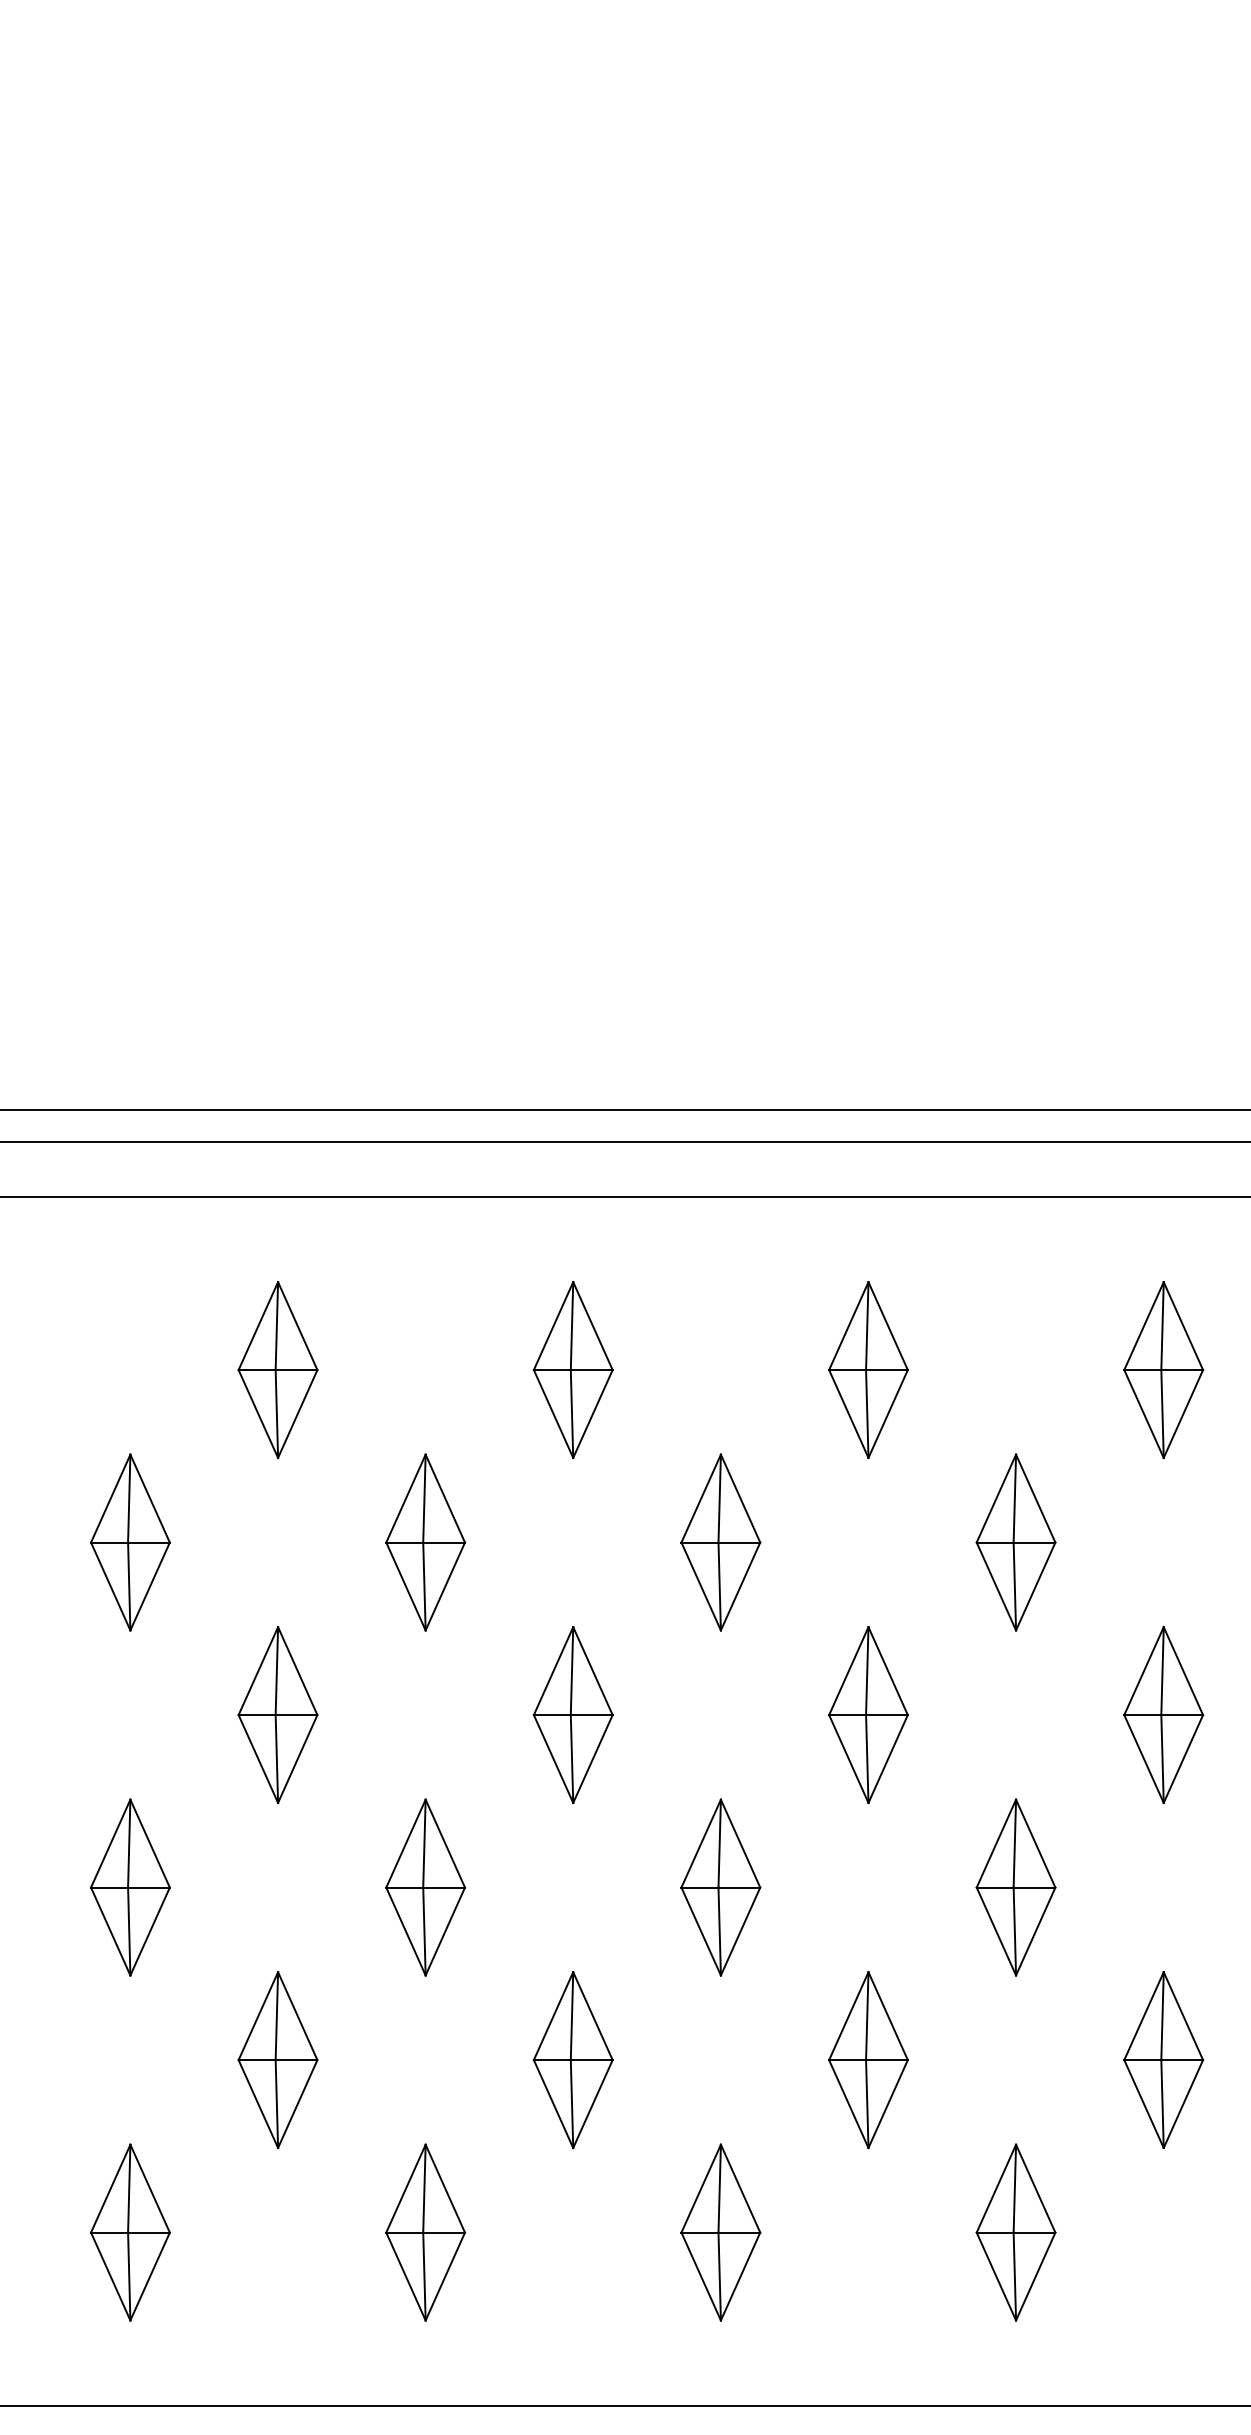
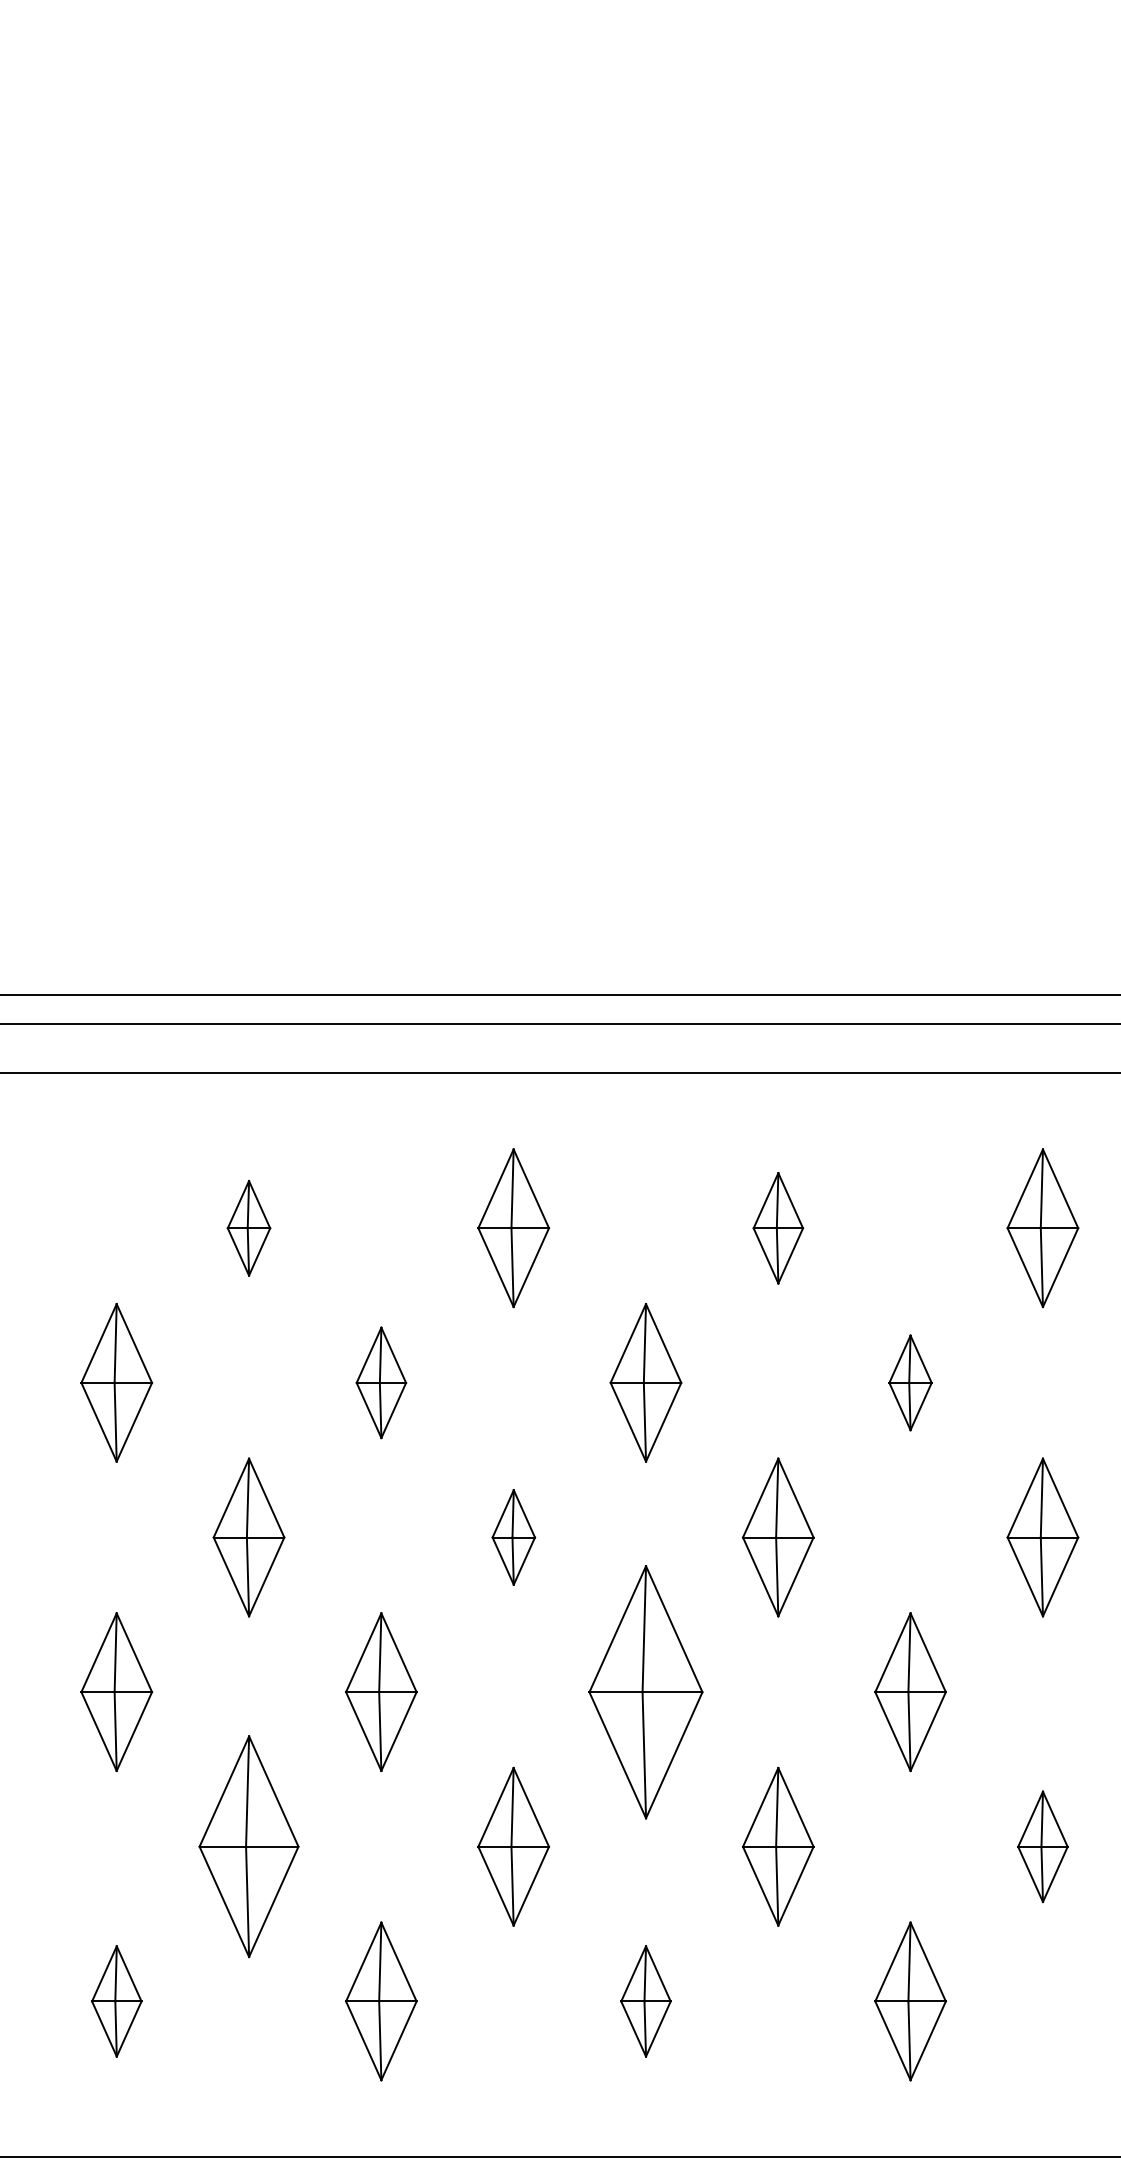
part: (277, 1370) -> (248, 1228), size x0.6
part: (868, 1370) -> (778, 1228), size x0.7
part: (425, 1542) -> (381, 1382), size x0.7
part: (1015, 1542) -> (910, 1382), size x0.6
part: (573, 1715) -> (513, 1537), size x0.6
part: (720, 1886) -> (645, 1691), size x1.6
part: (277, 2059) -> (248, 1846), size x1.4
part: (1163, 2059) -> (1042, 1846), size x0.7
part: (130, 2232) -> (116, 2001), size x0.7
part: (720, 2232) -> (645, 2001), size x0.7

